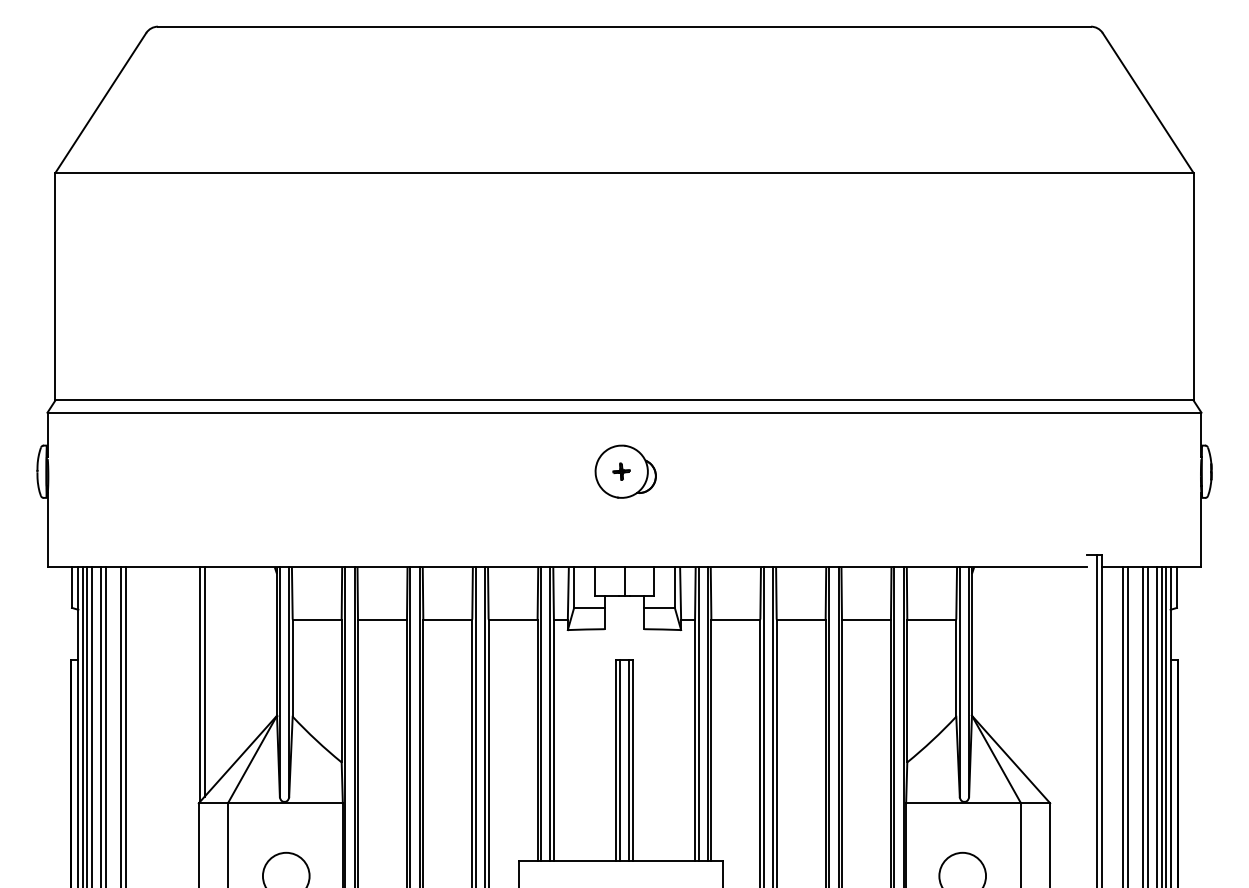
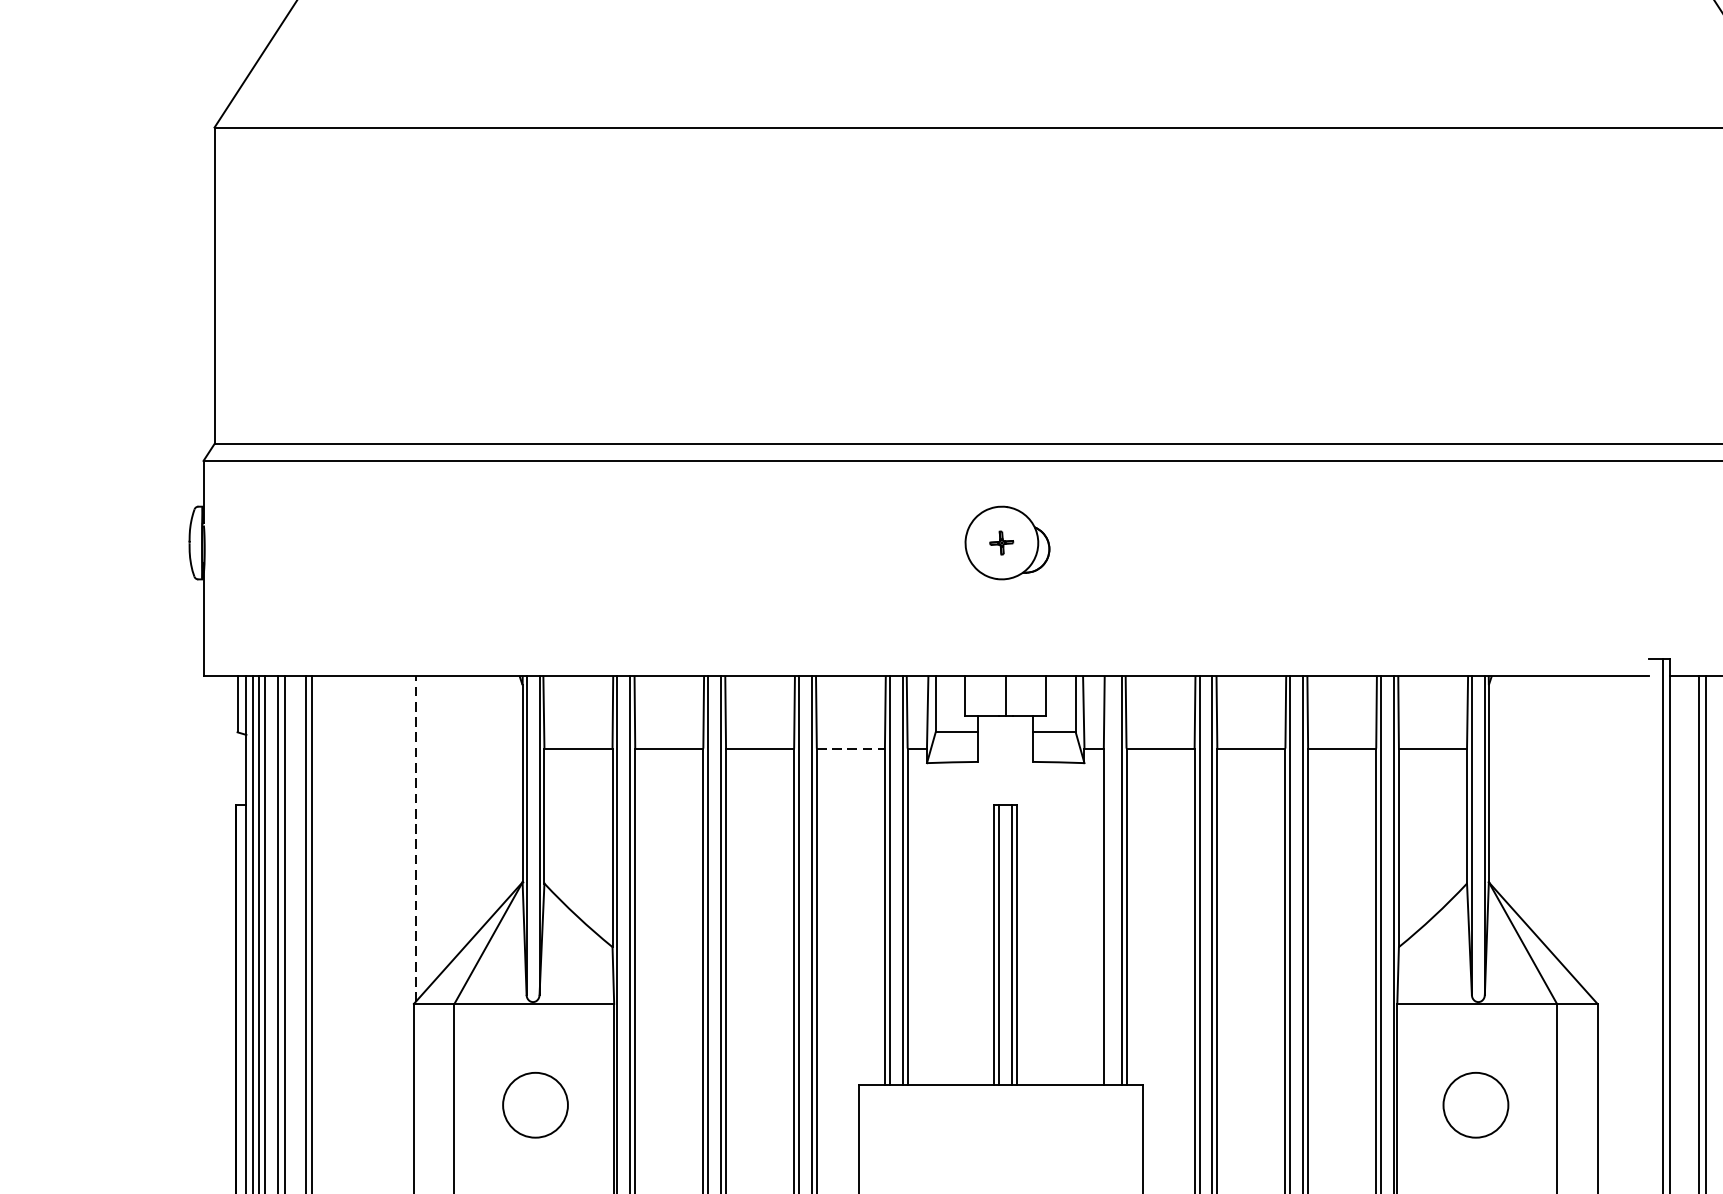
line: (513, 619) -> (851, 748), solid -> dashed
line: (204, 681) -> (421, 834), removed
line: (199, 684) -> (414, 838), solid -> dashed
line: (698, 714) -> (1108, 880), removed

